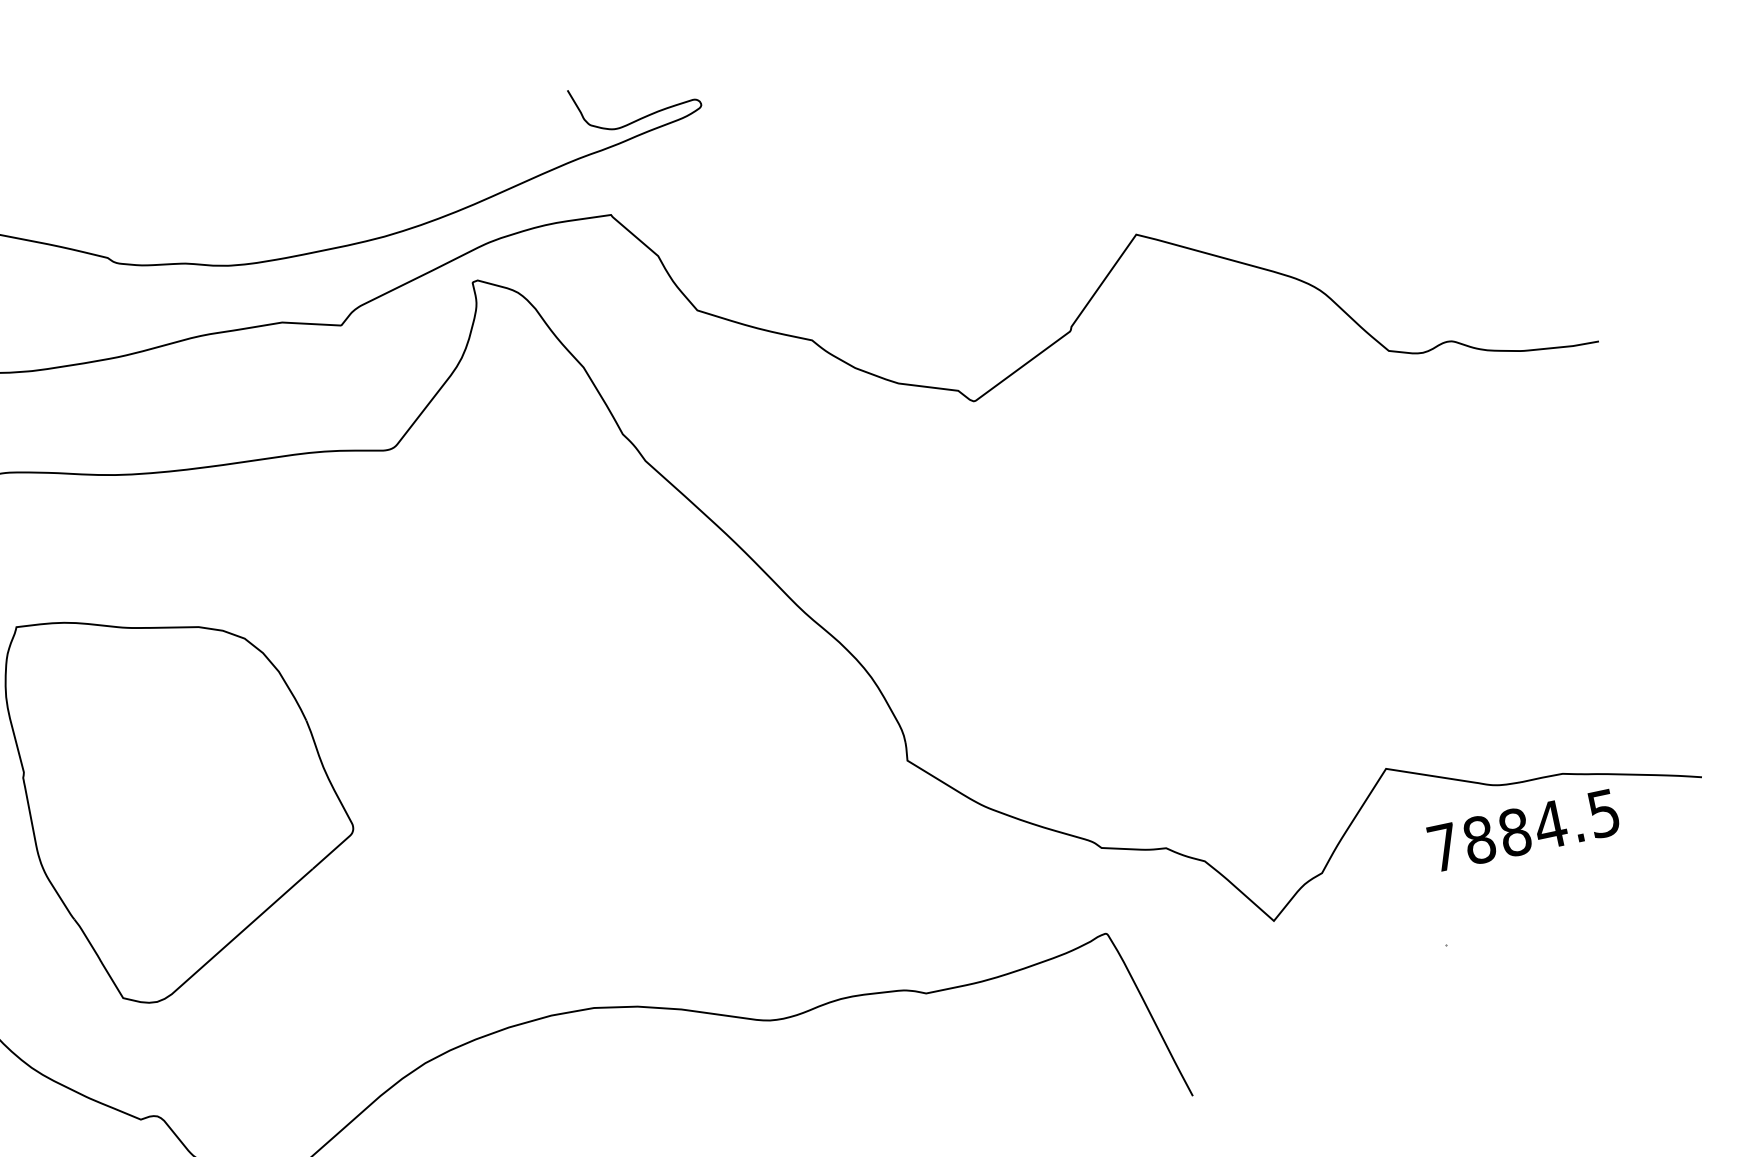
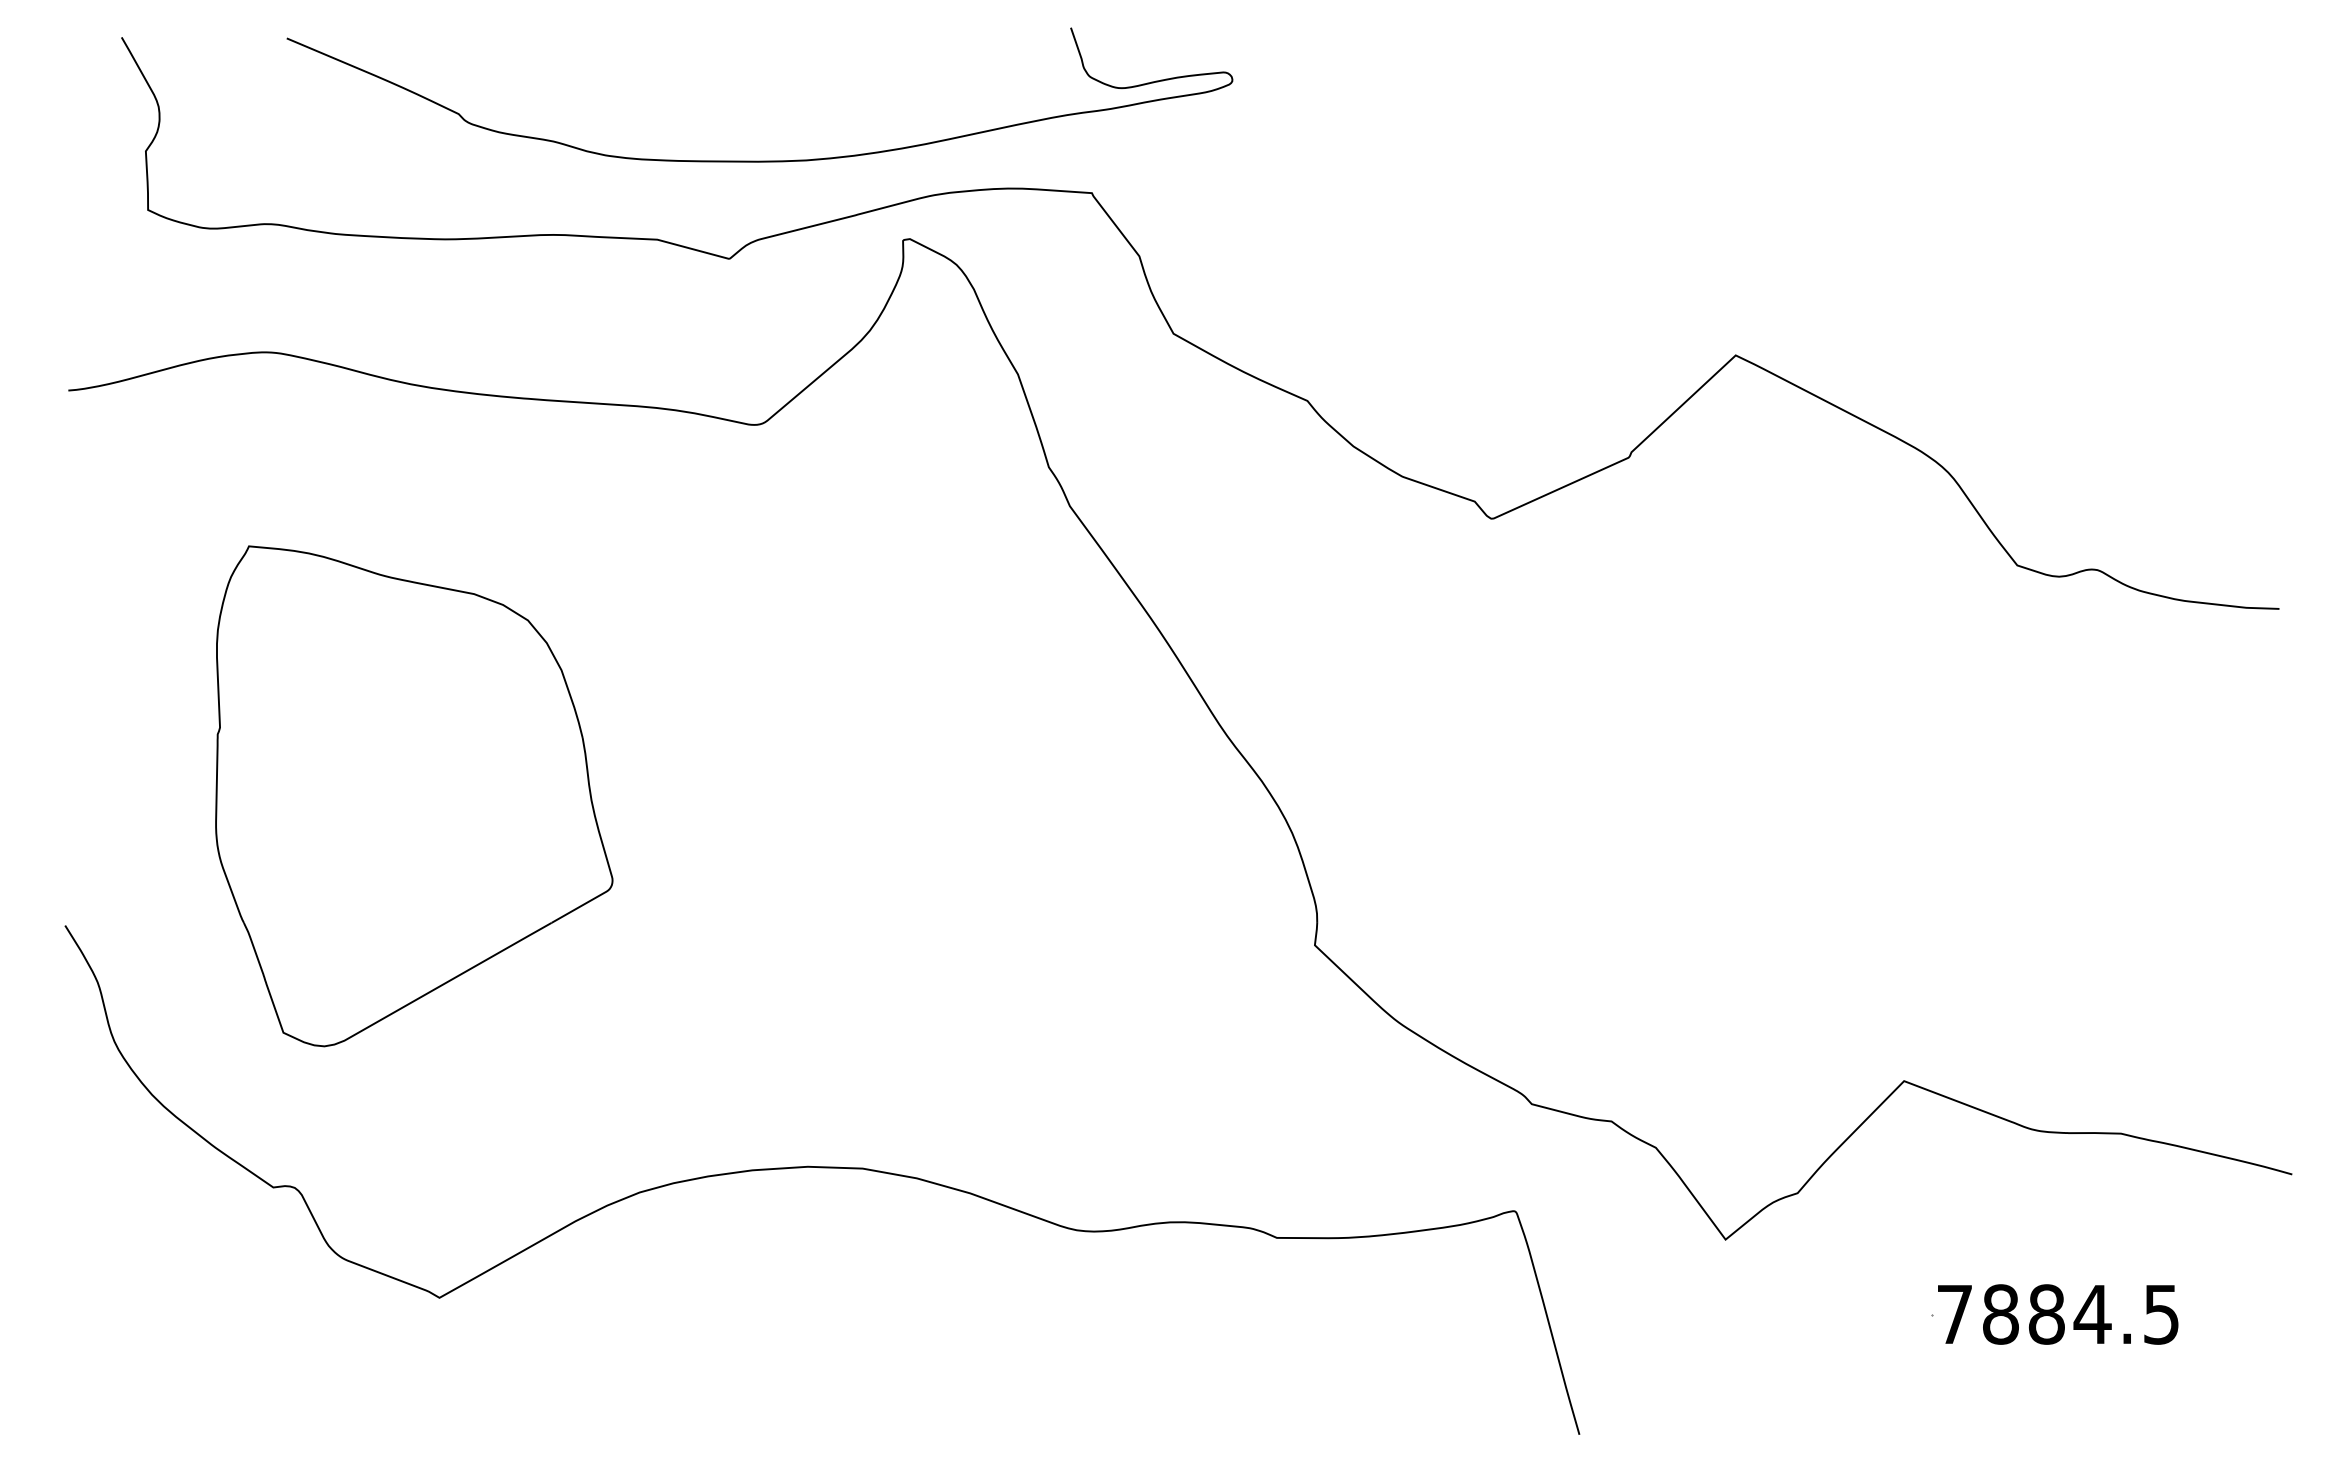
text: (1524, 830) -> (2058, 1314), moved

